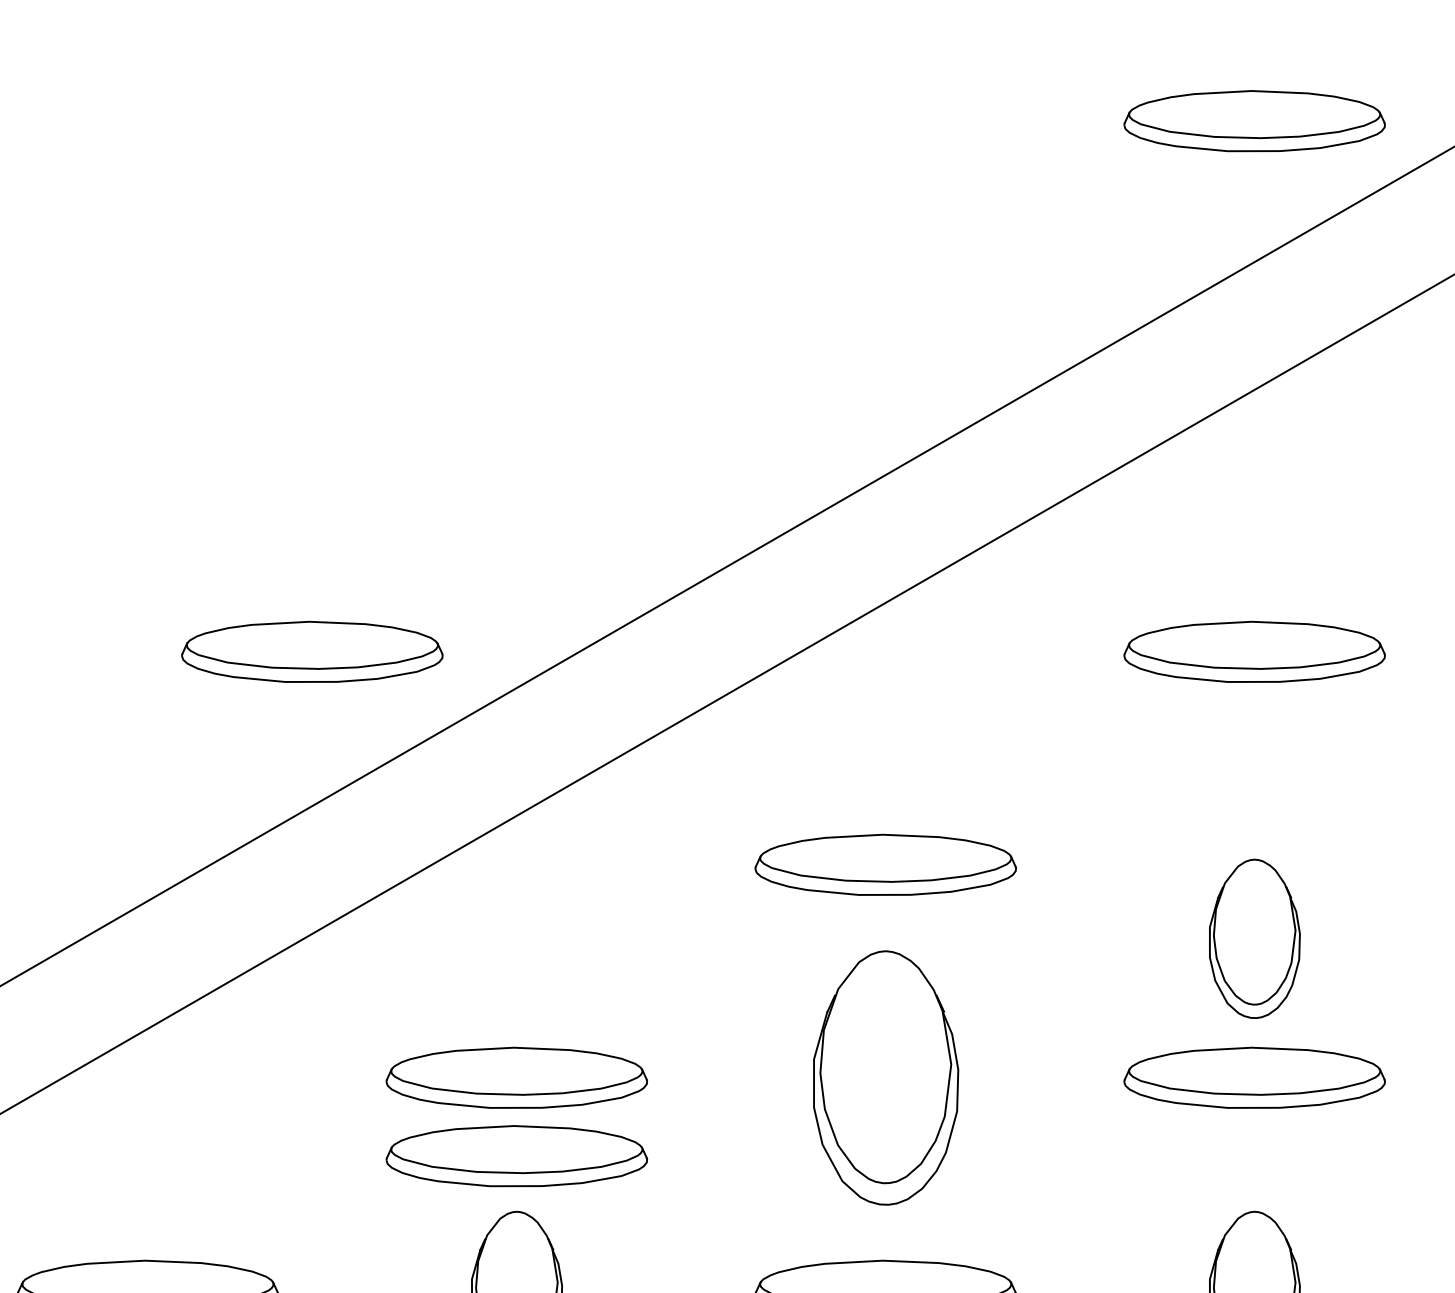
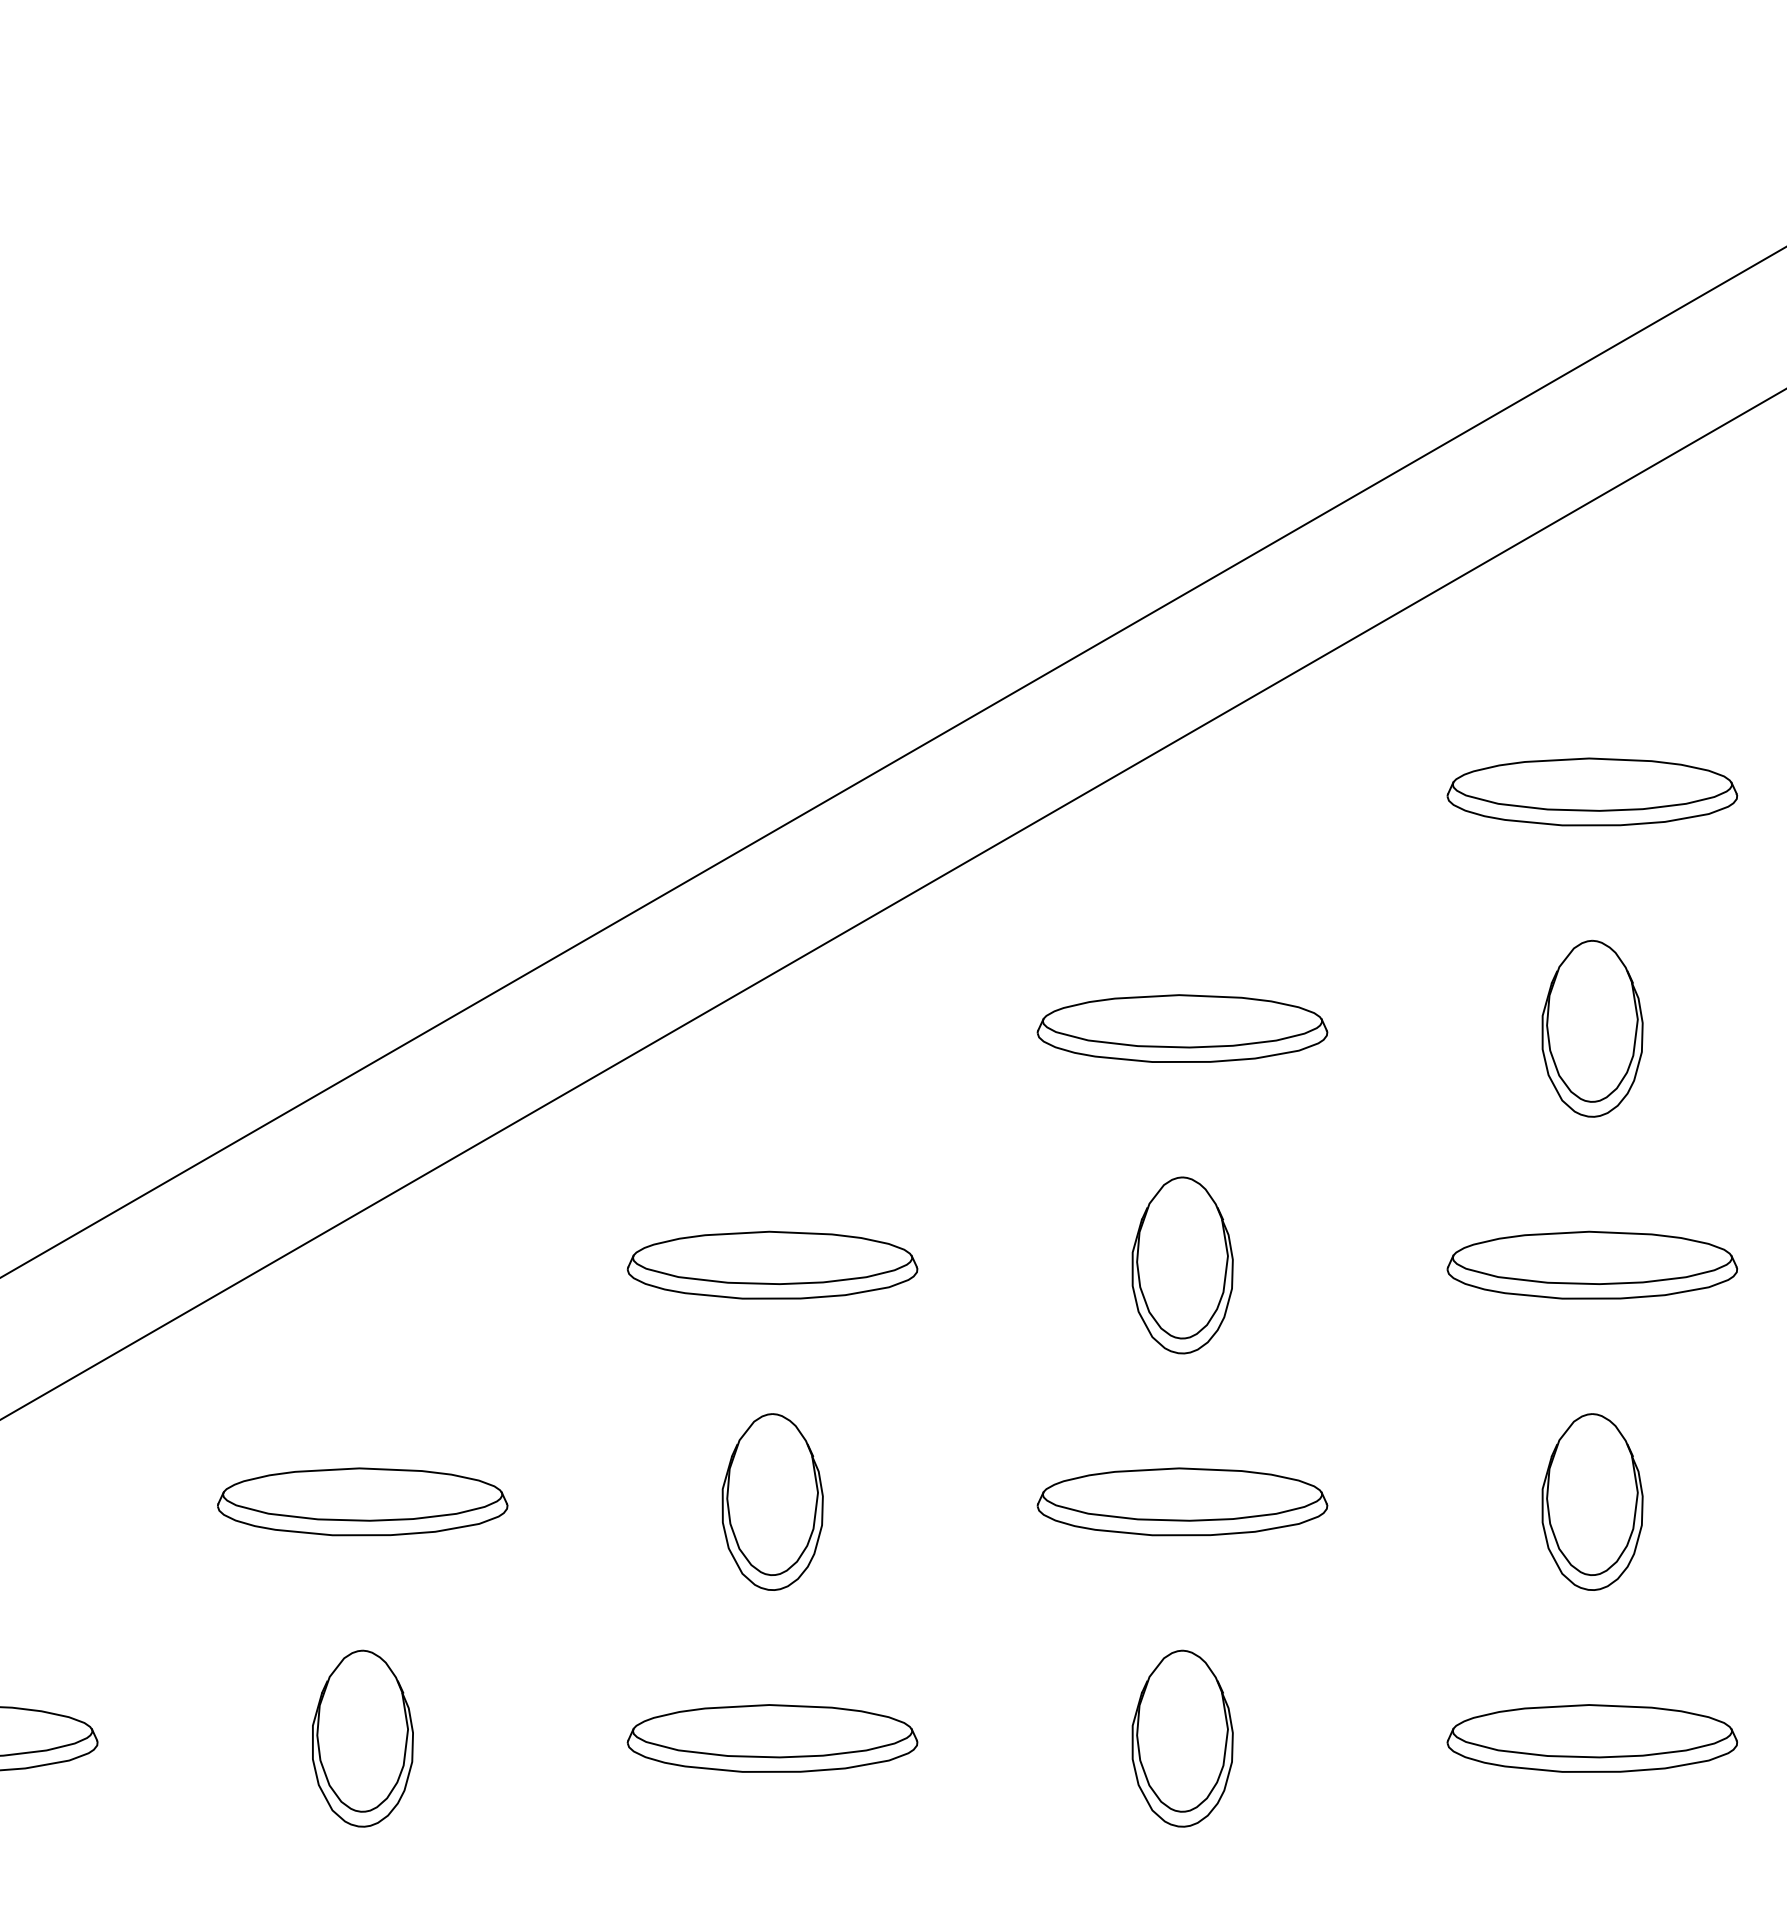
part: (1253, 120) -> (1591, 201), removed
part: (312, 651) -> (545, 791), removed
part: (1254, 938) -> (1592, 1028), moved
part: (885, 1078) -> (1182, 1265), size x0.62
part: (516, 1155) -> (772, 1351), removed

